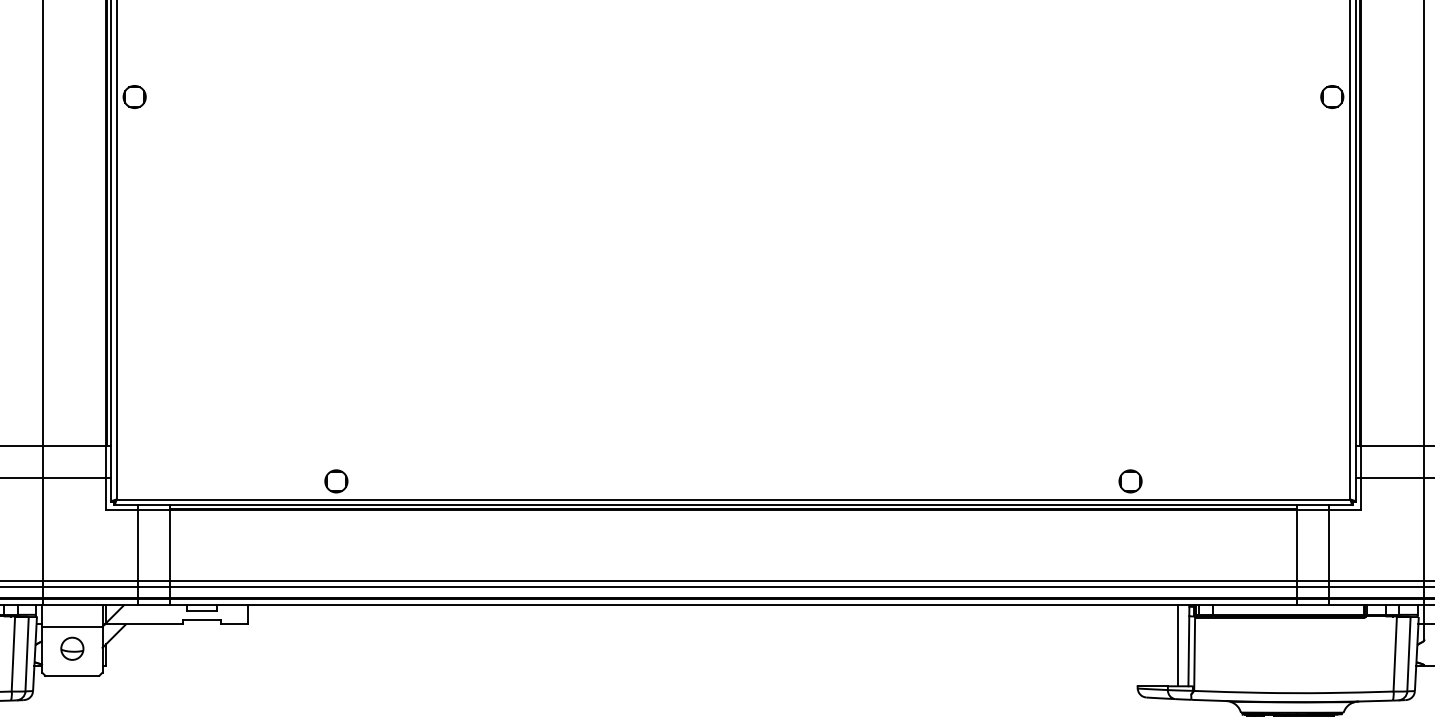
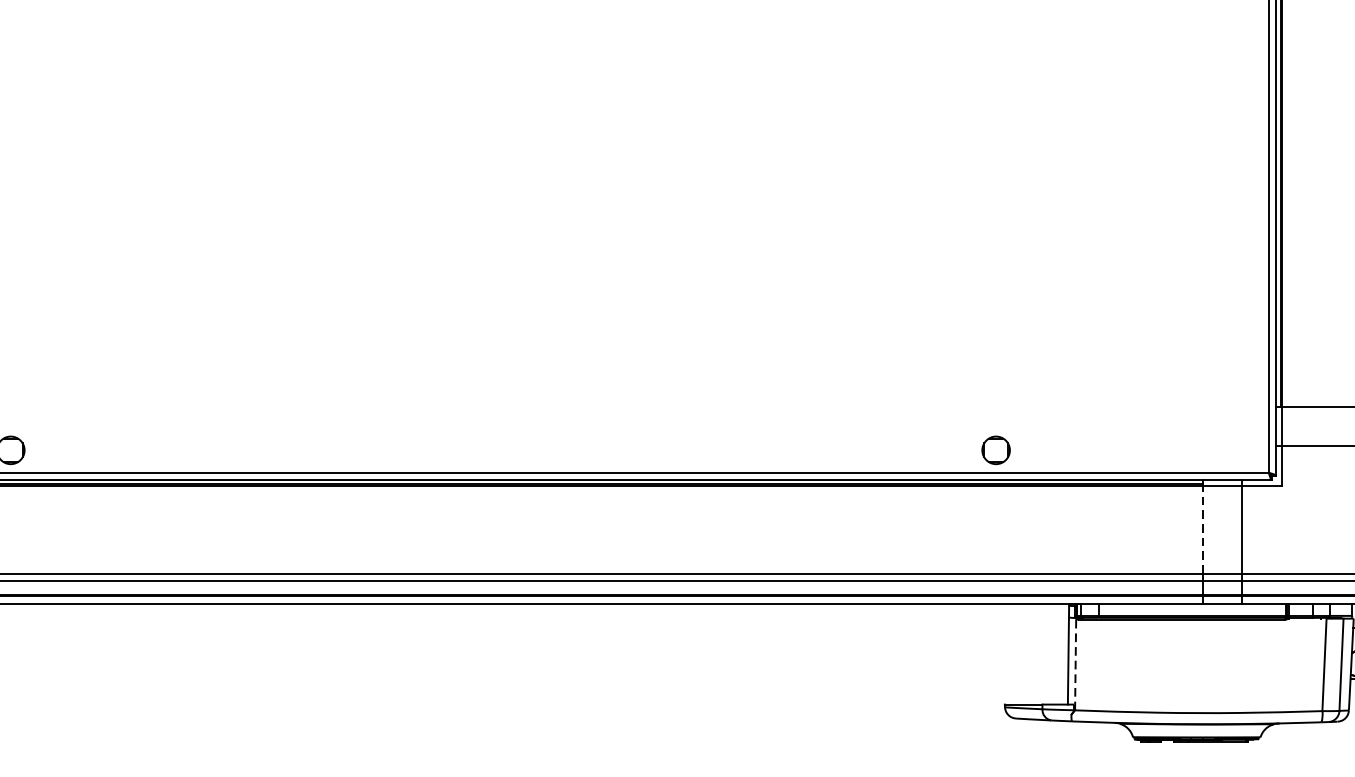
line: (1297, 544) -> (1203, 528), solid -> dashed
line: (1177, 645) -> (1054, 653), removed
line: (1194, 654) -> (1075, 665), solid -> dashed

